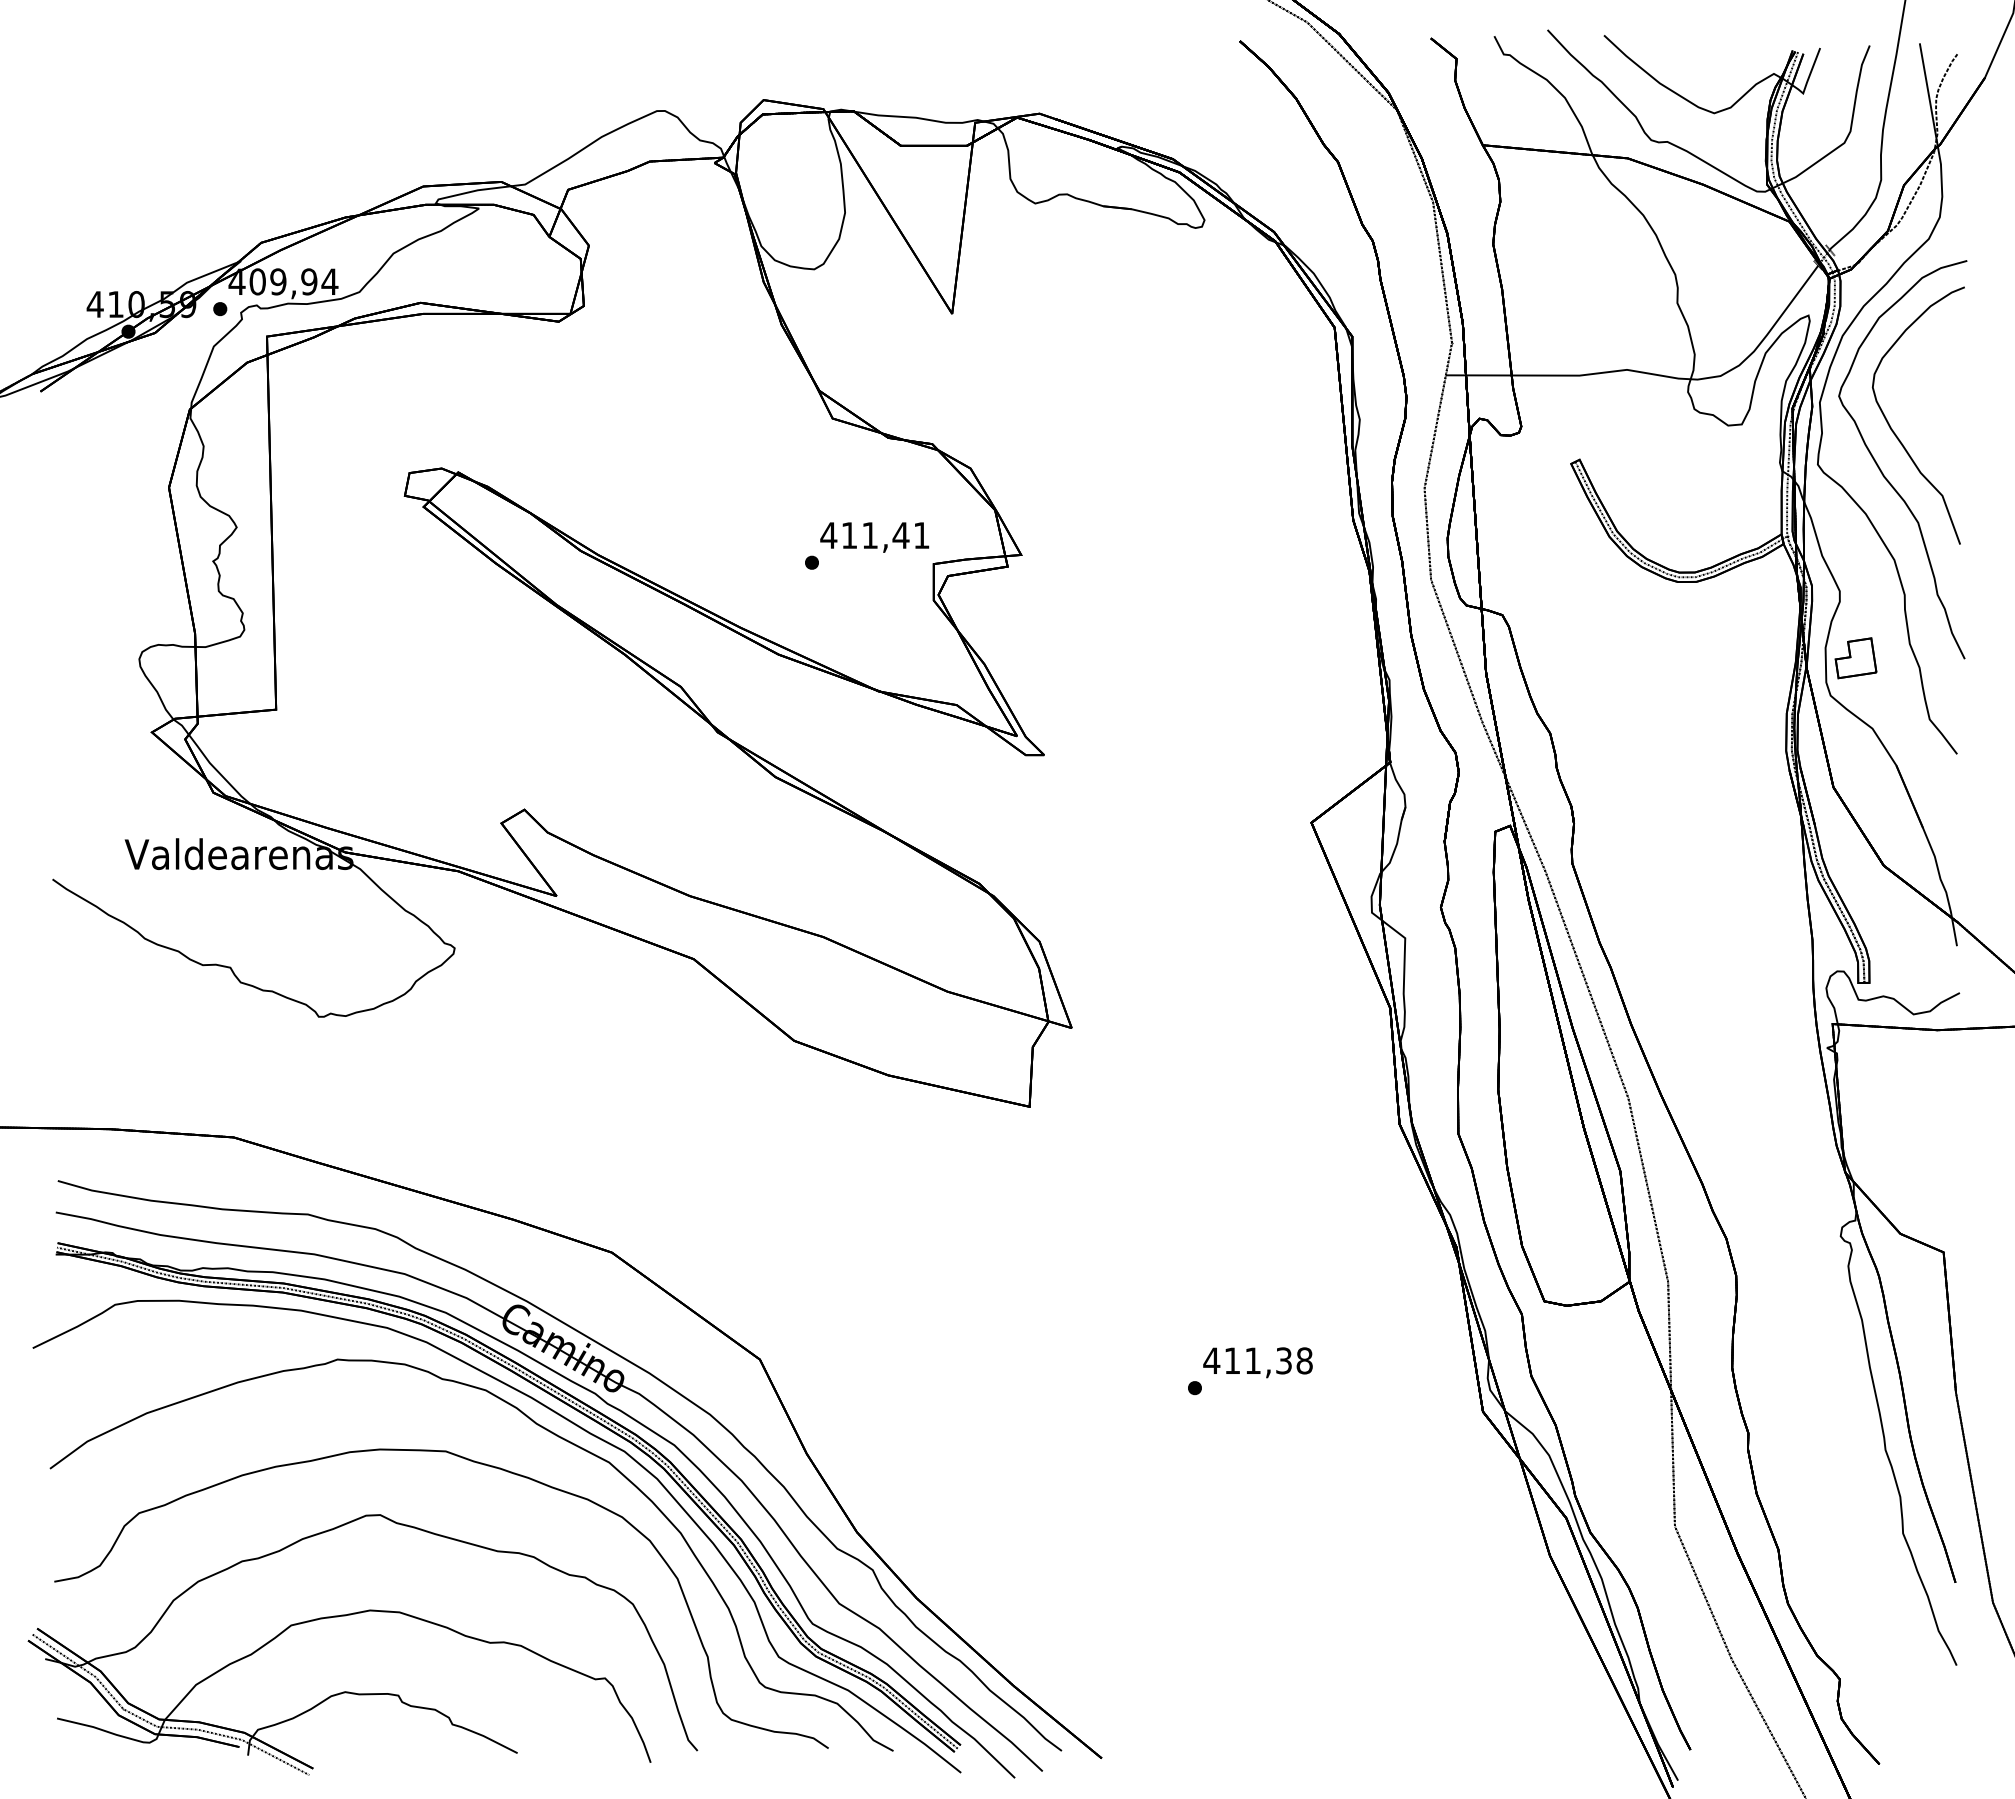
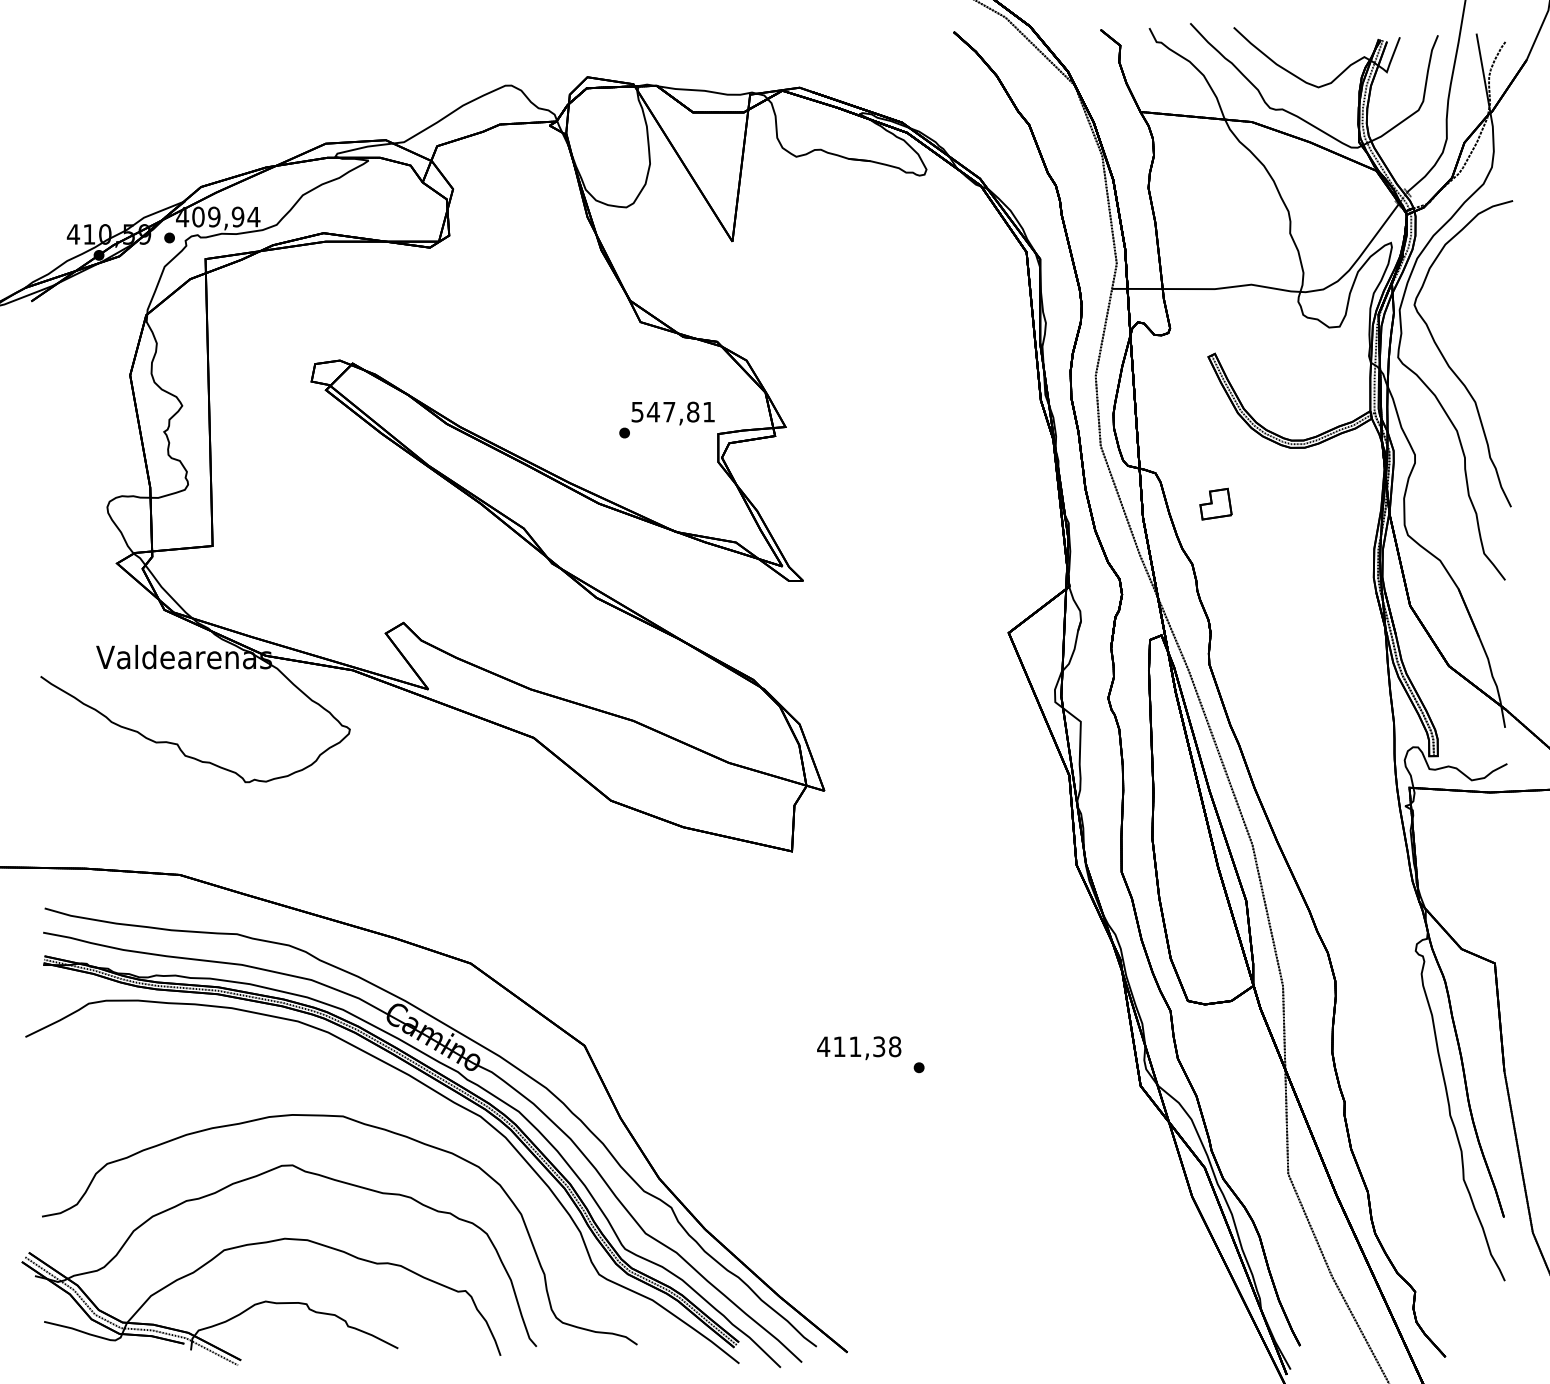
part: (1894, 431) -> (1457, 332), removed
text: (864, 535) -> (665, 412), 411,41 -> 547,81
part: (1855, 658) -> (1215, 504), moved
text: (1257, 1362) -> (858, 1048), moved
part: (542, 1428) -> (417, 1098), removed

